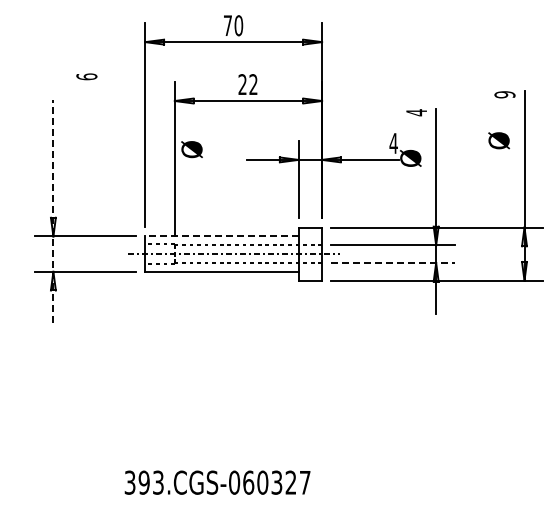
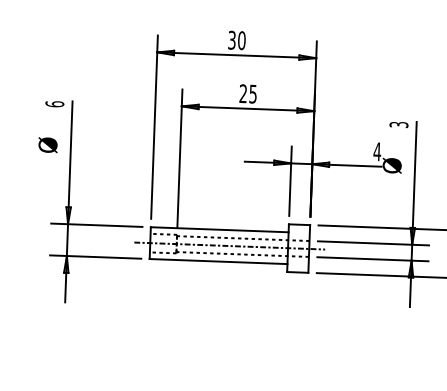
text: (227, 25) -> (231, 40), 70 -> 30
text: (86, 76) -> (54, 103), moved
text: (253, 84) -> (253, 94), 22 -> 25
text: (416, 112) -> (398, 124), 4 -> 3
text: (191, 149) -> (47, 145), moved
line: (53, 211) -> (68, 201), dashed -> solid
line: (221, 236) -> (219, 229), dashed -> solid
line: (393, 262) -> (373, 258), dashed -> solid

